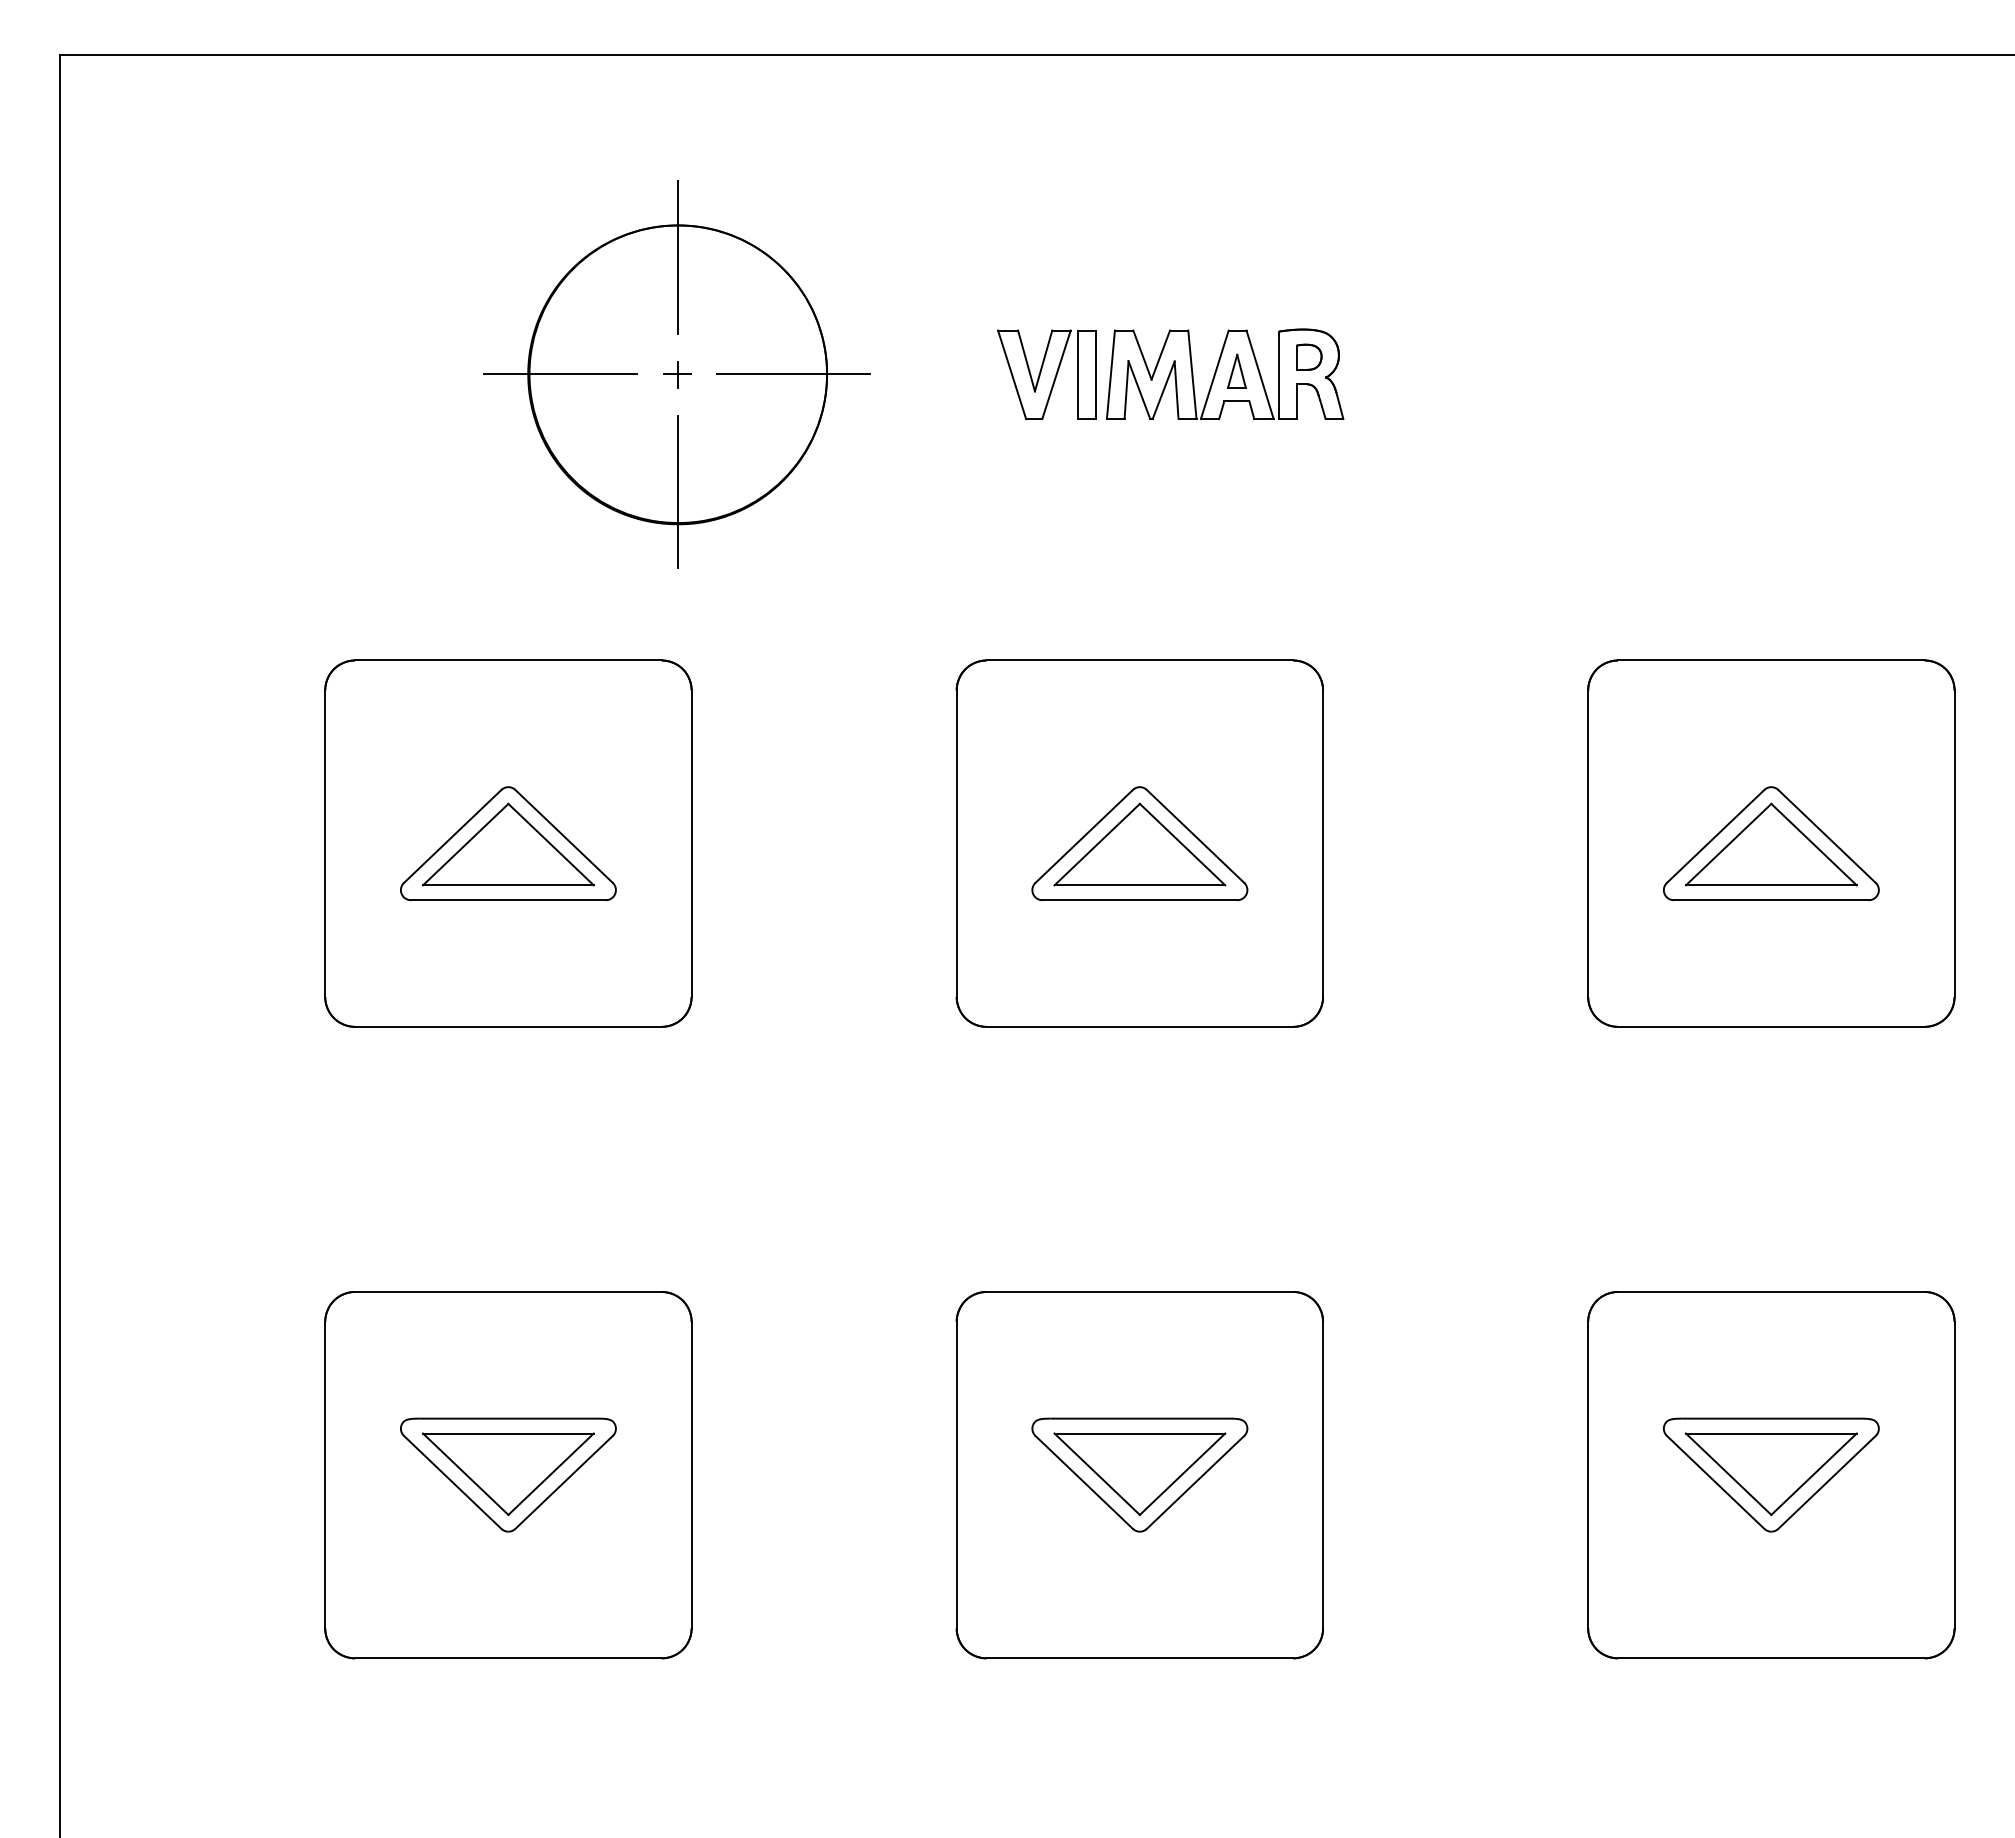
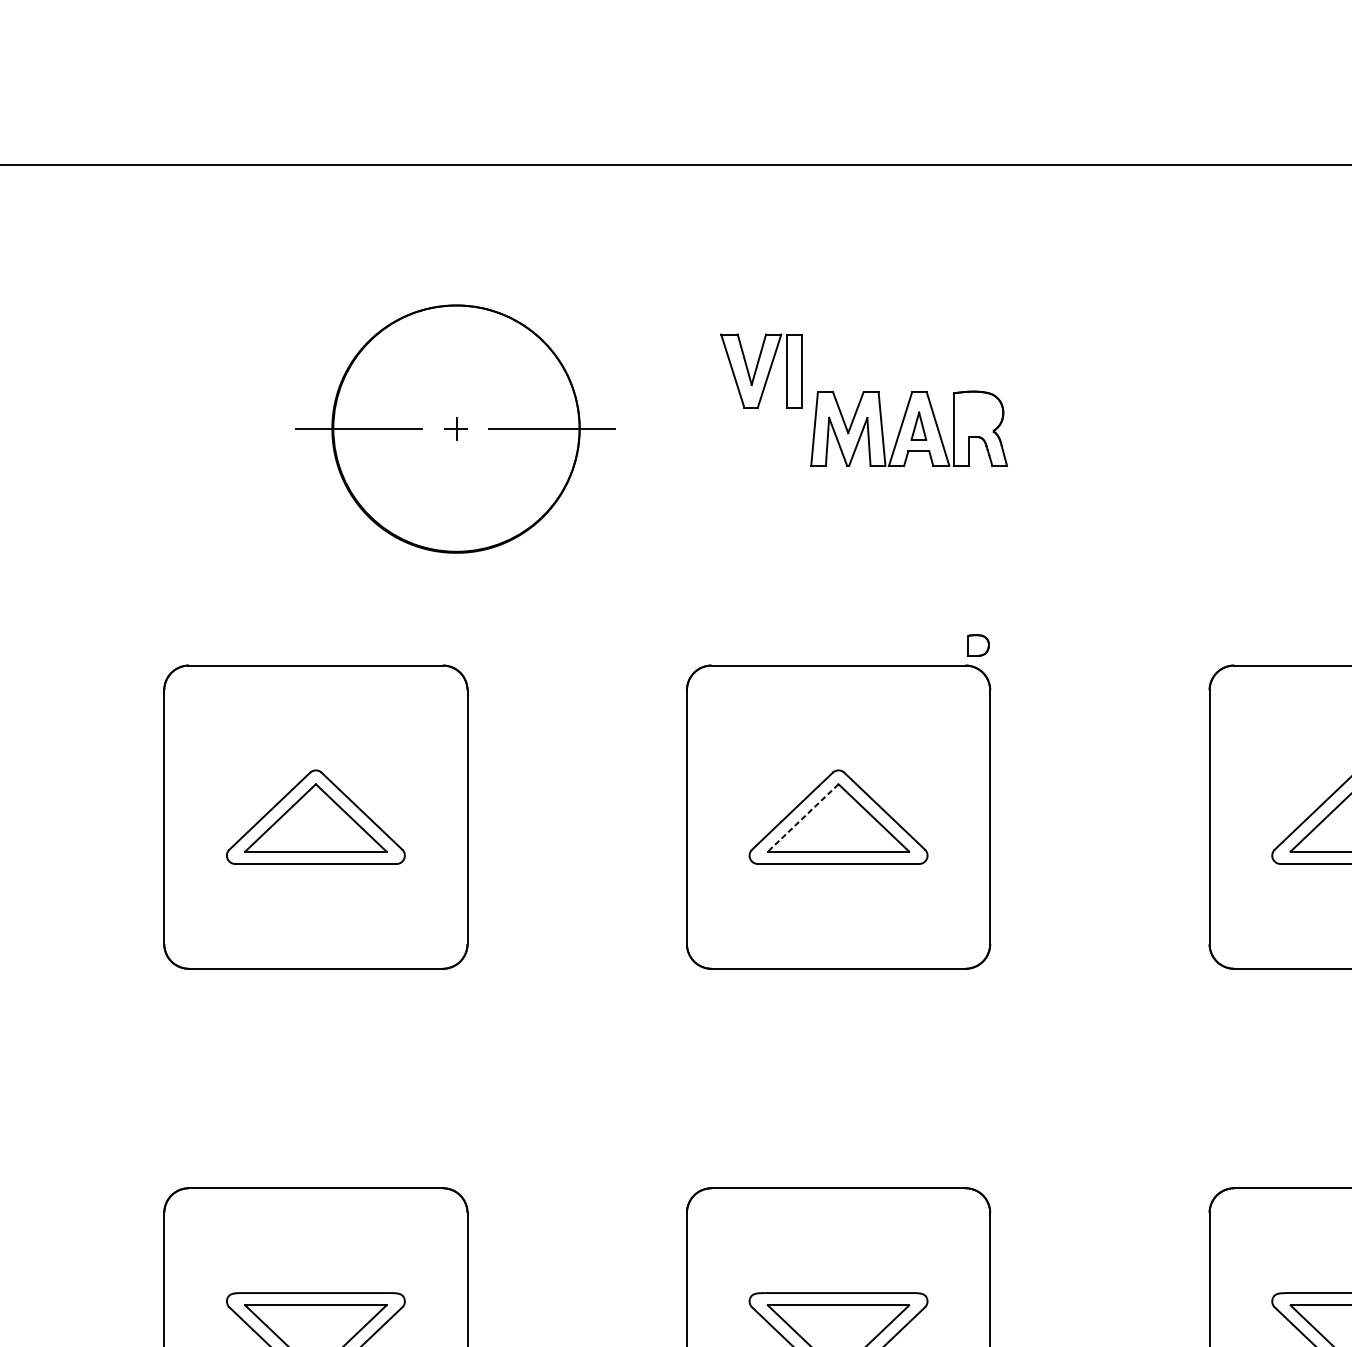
line: (678, 257) -> (456, 332), removed
part: (1309, 356) -> (978, 644), moved
part: (1046, 374) -> (761, 370), moved
line: (678, 491) -> (456, 525), removed
line: (1097, 844) -> (803, 817), solid -> dashed

